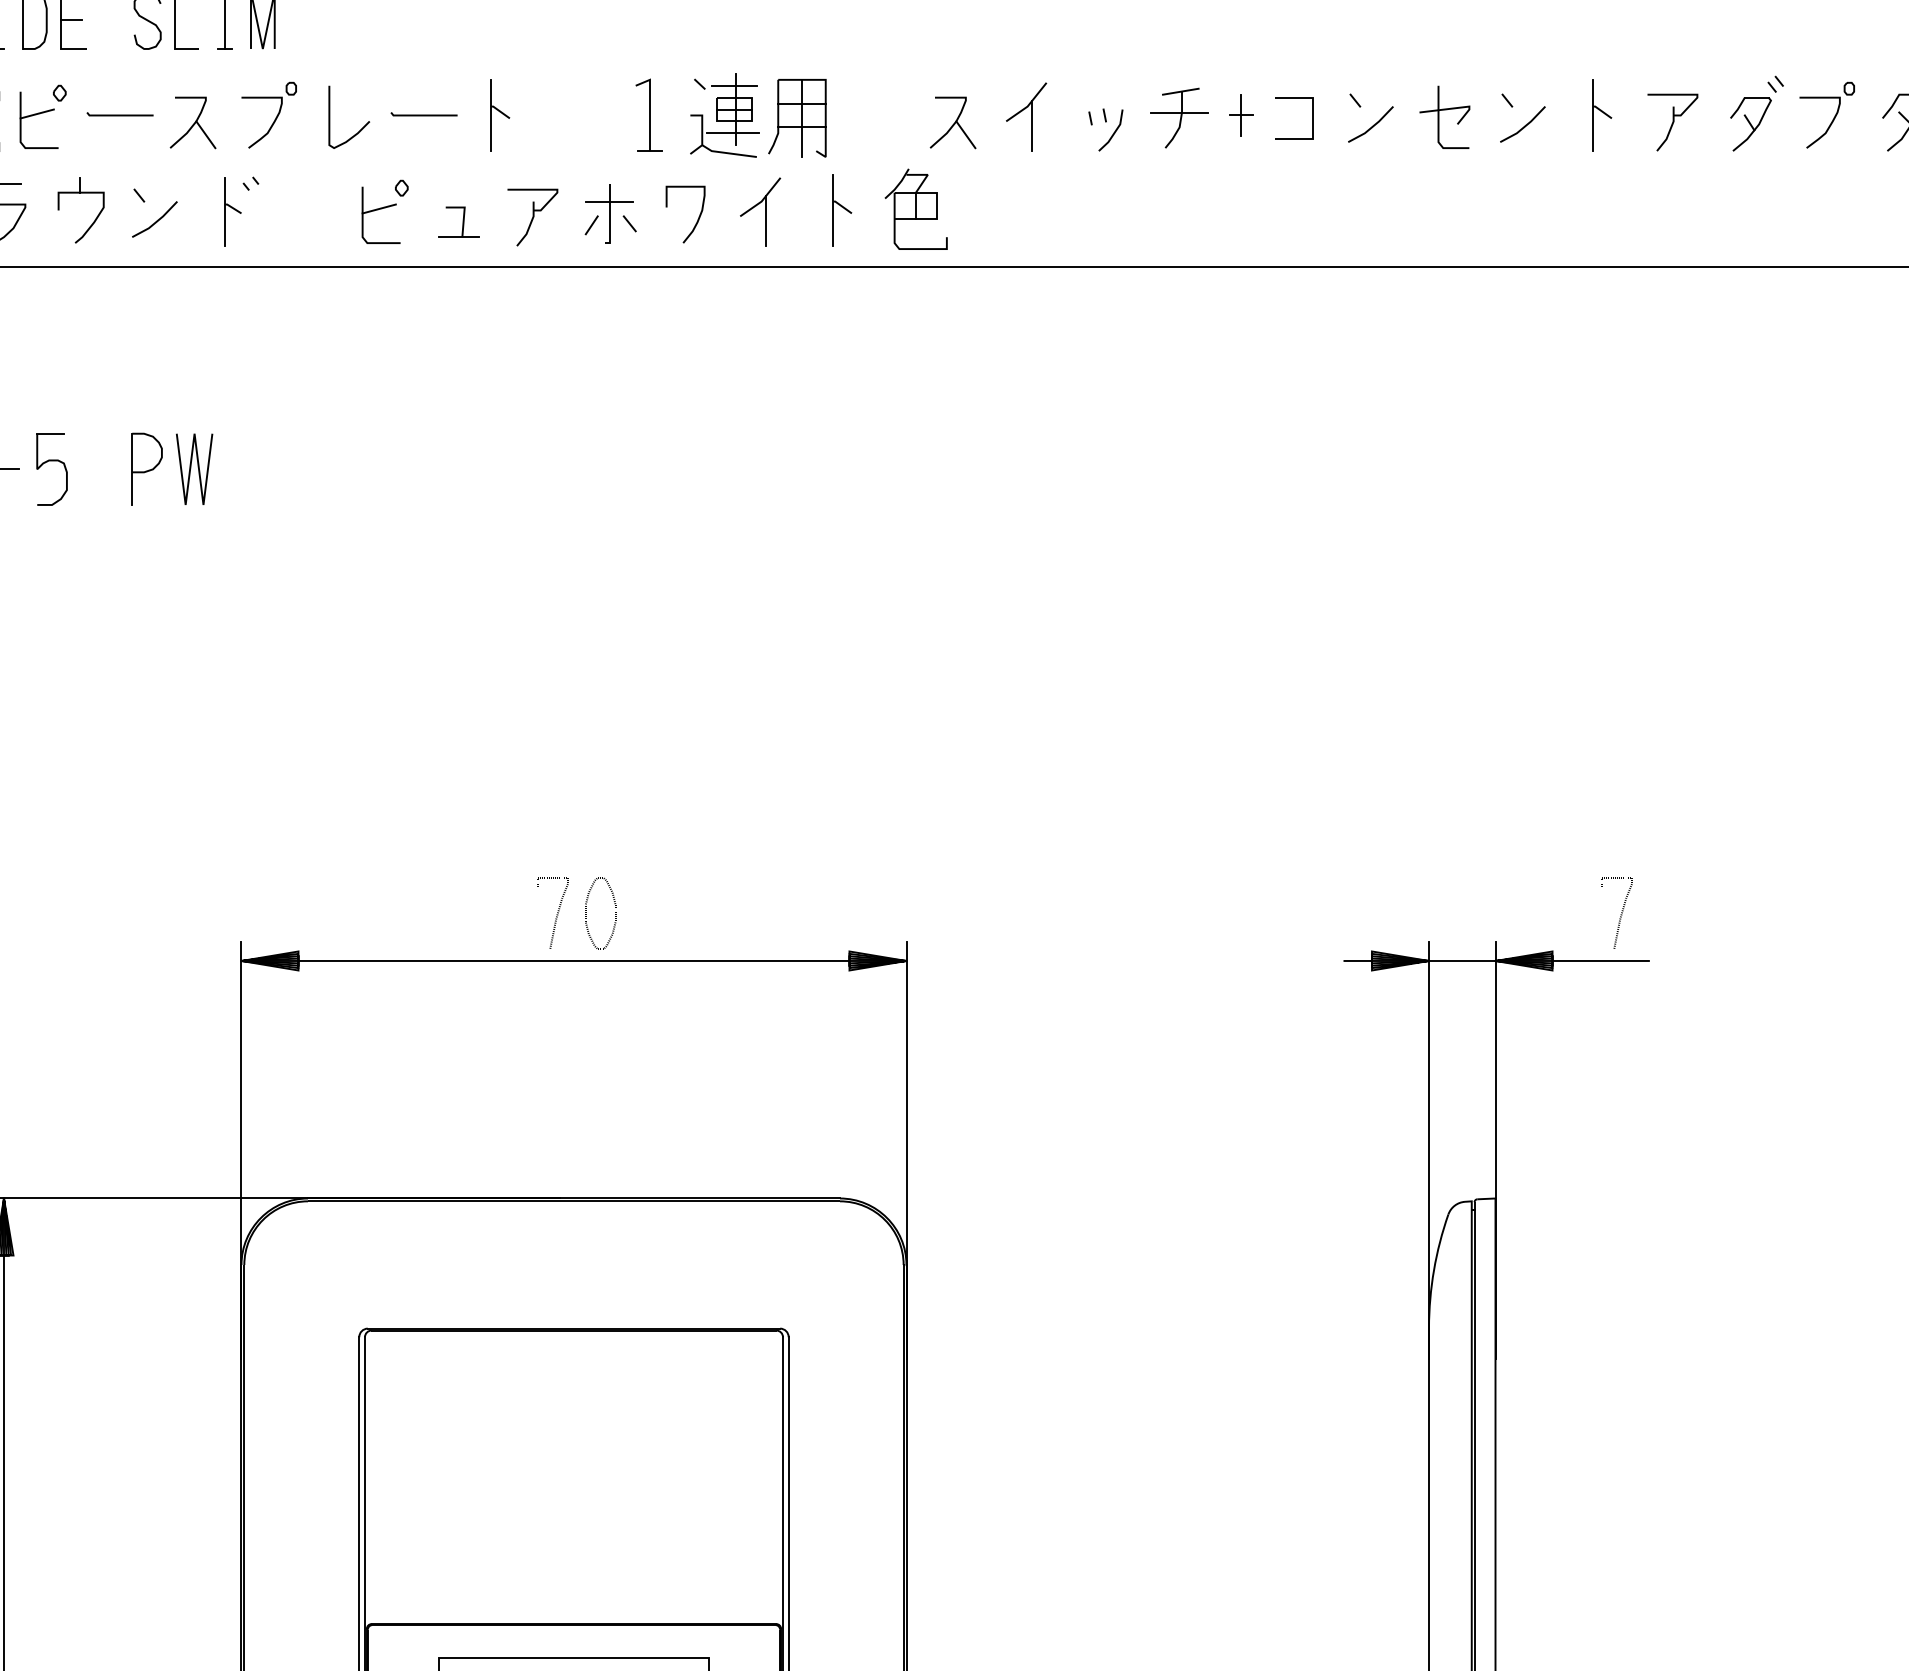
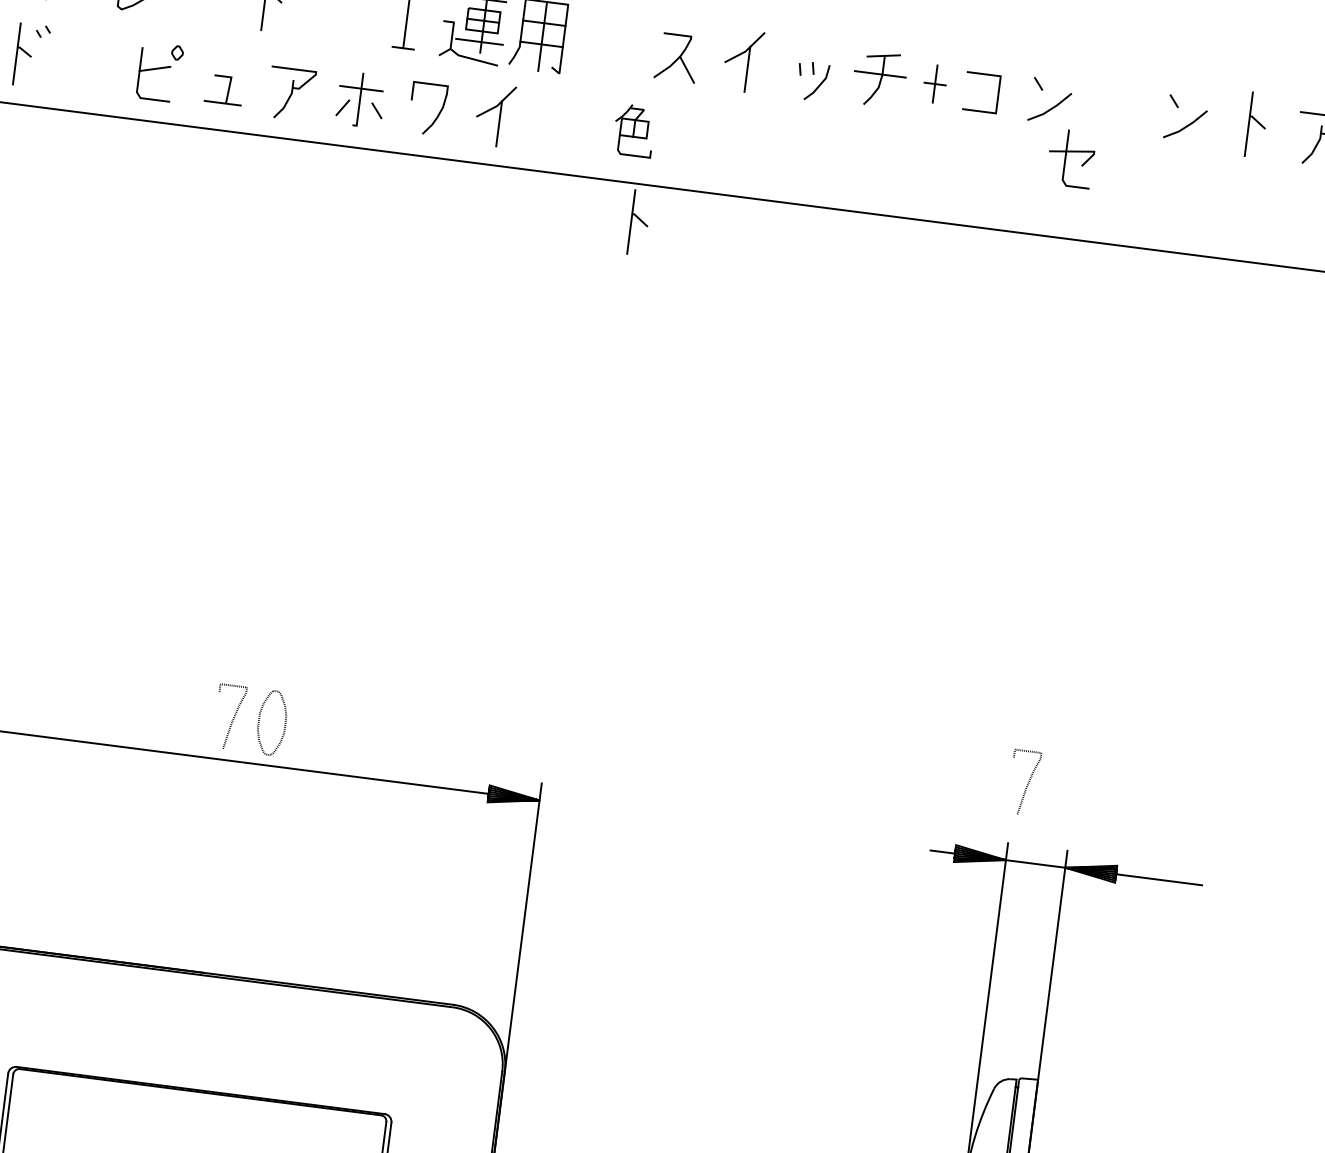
part: (1444, 116) -> (1070, 157), moved
part: (915, 208) -> (633, 129), size x0.7
part: (842, 210) -> (639, 223), moved
curve: (1620, 914) -> (1026, 784), moved

